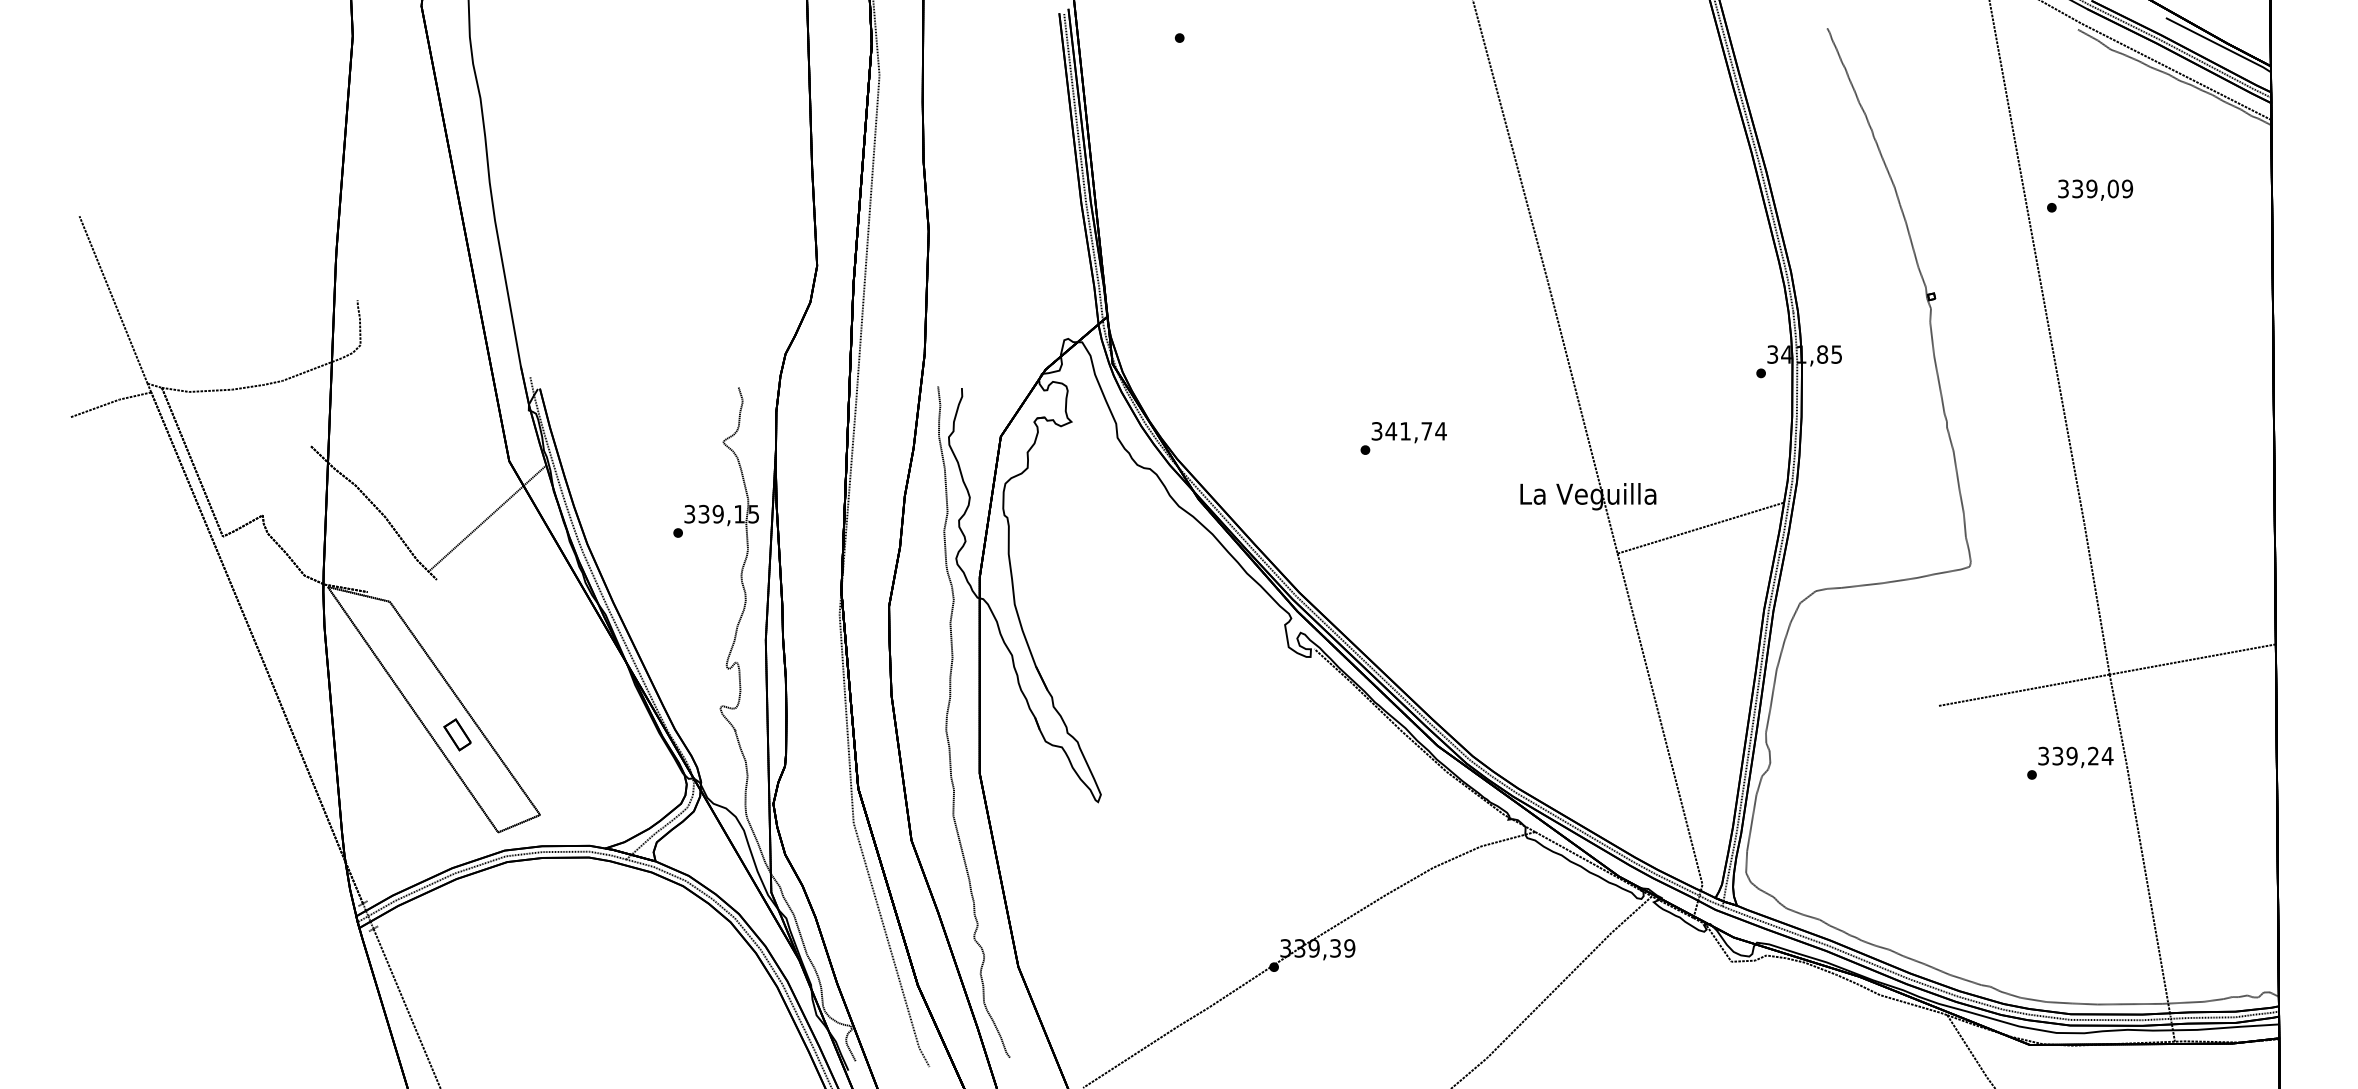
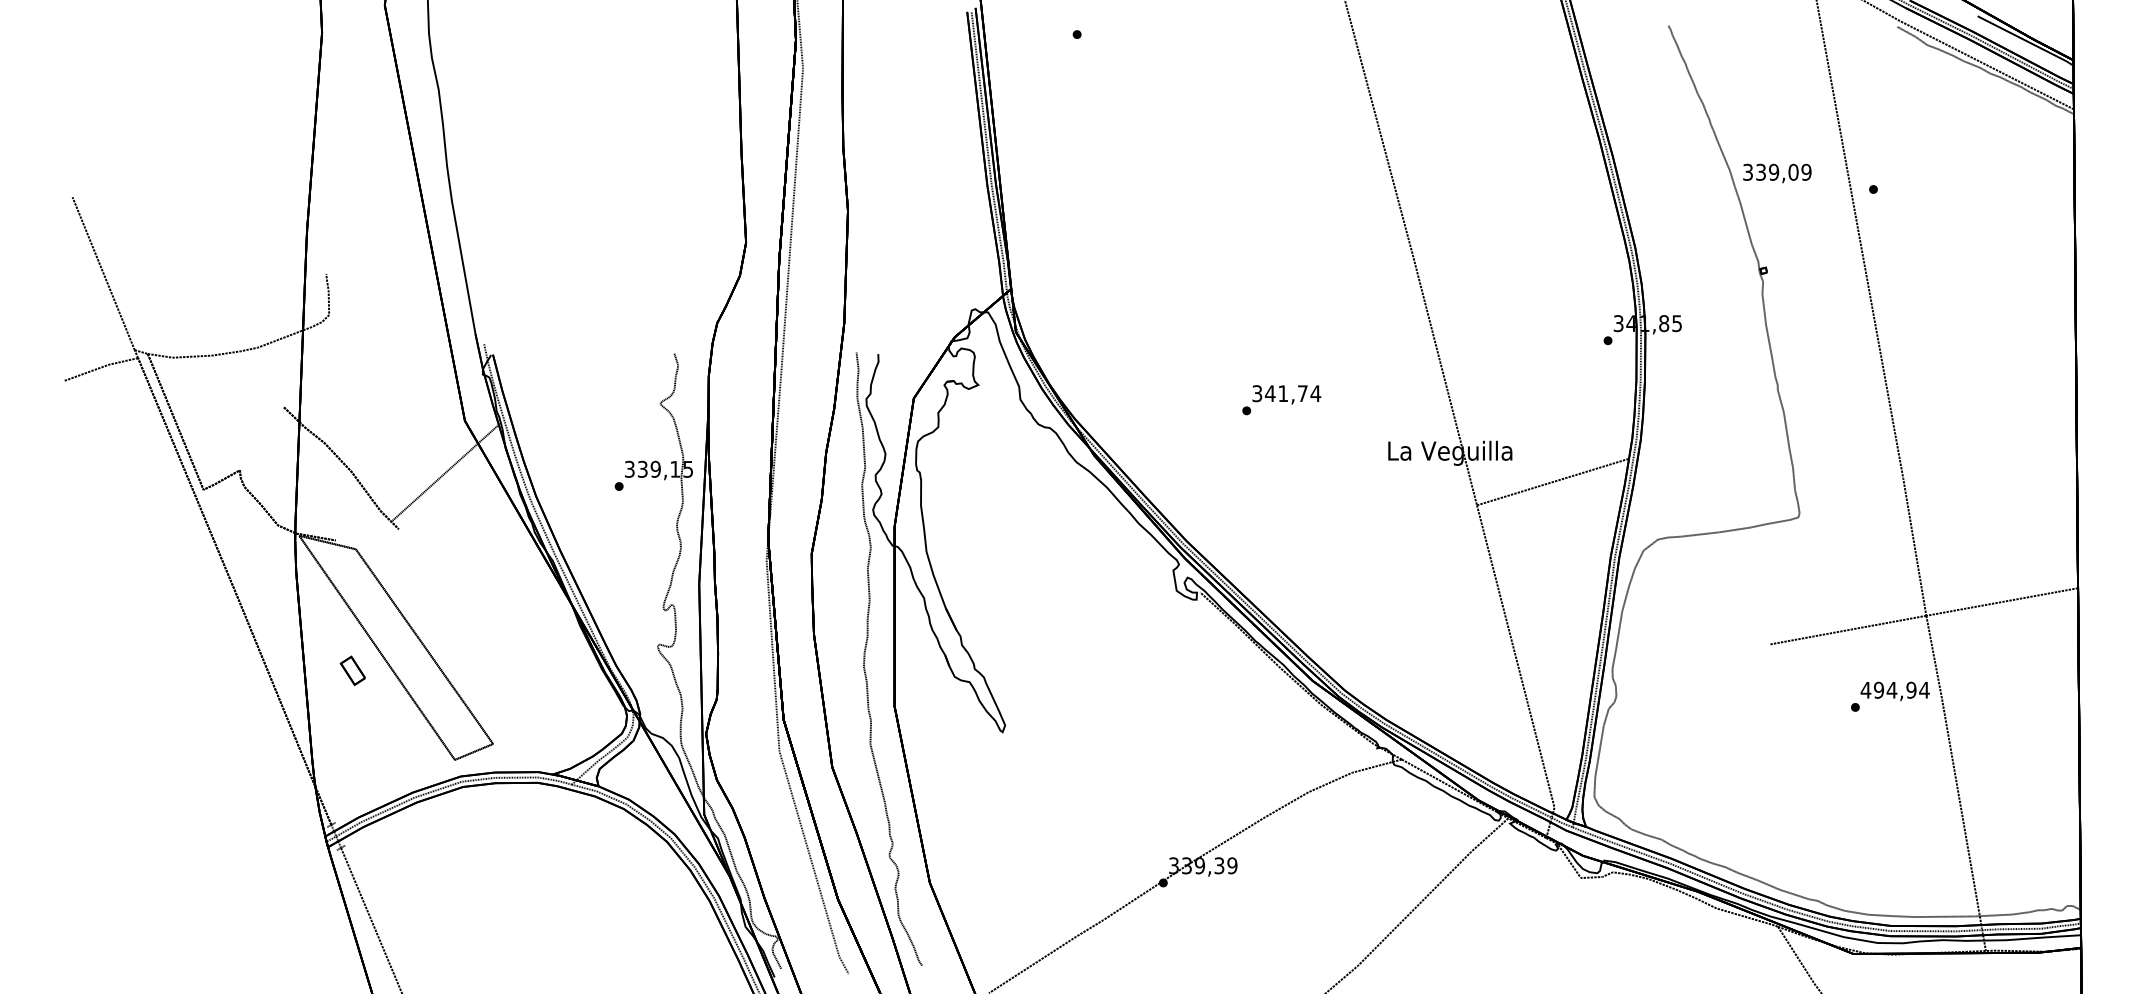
text: (2095, 189) -> (1777, 172), moved
part: (457, 734) -> (352, 670), moved
text: (2067, 755) -> (1887, 689), 339,24 -> 494,94

